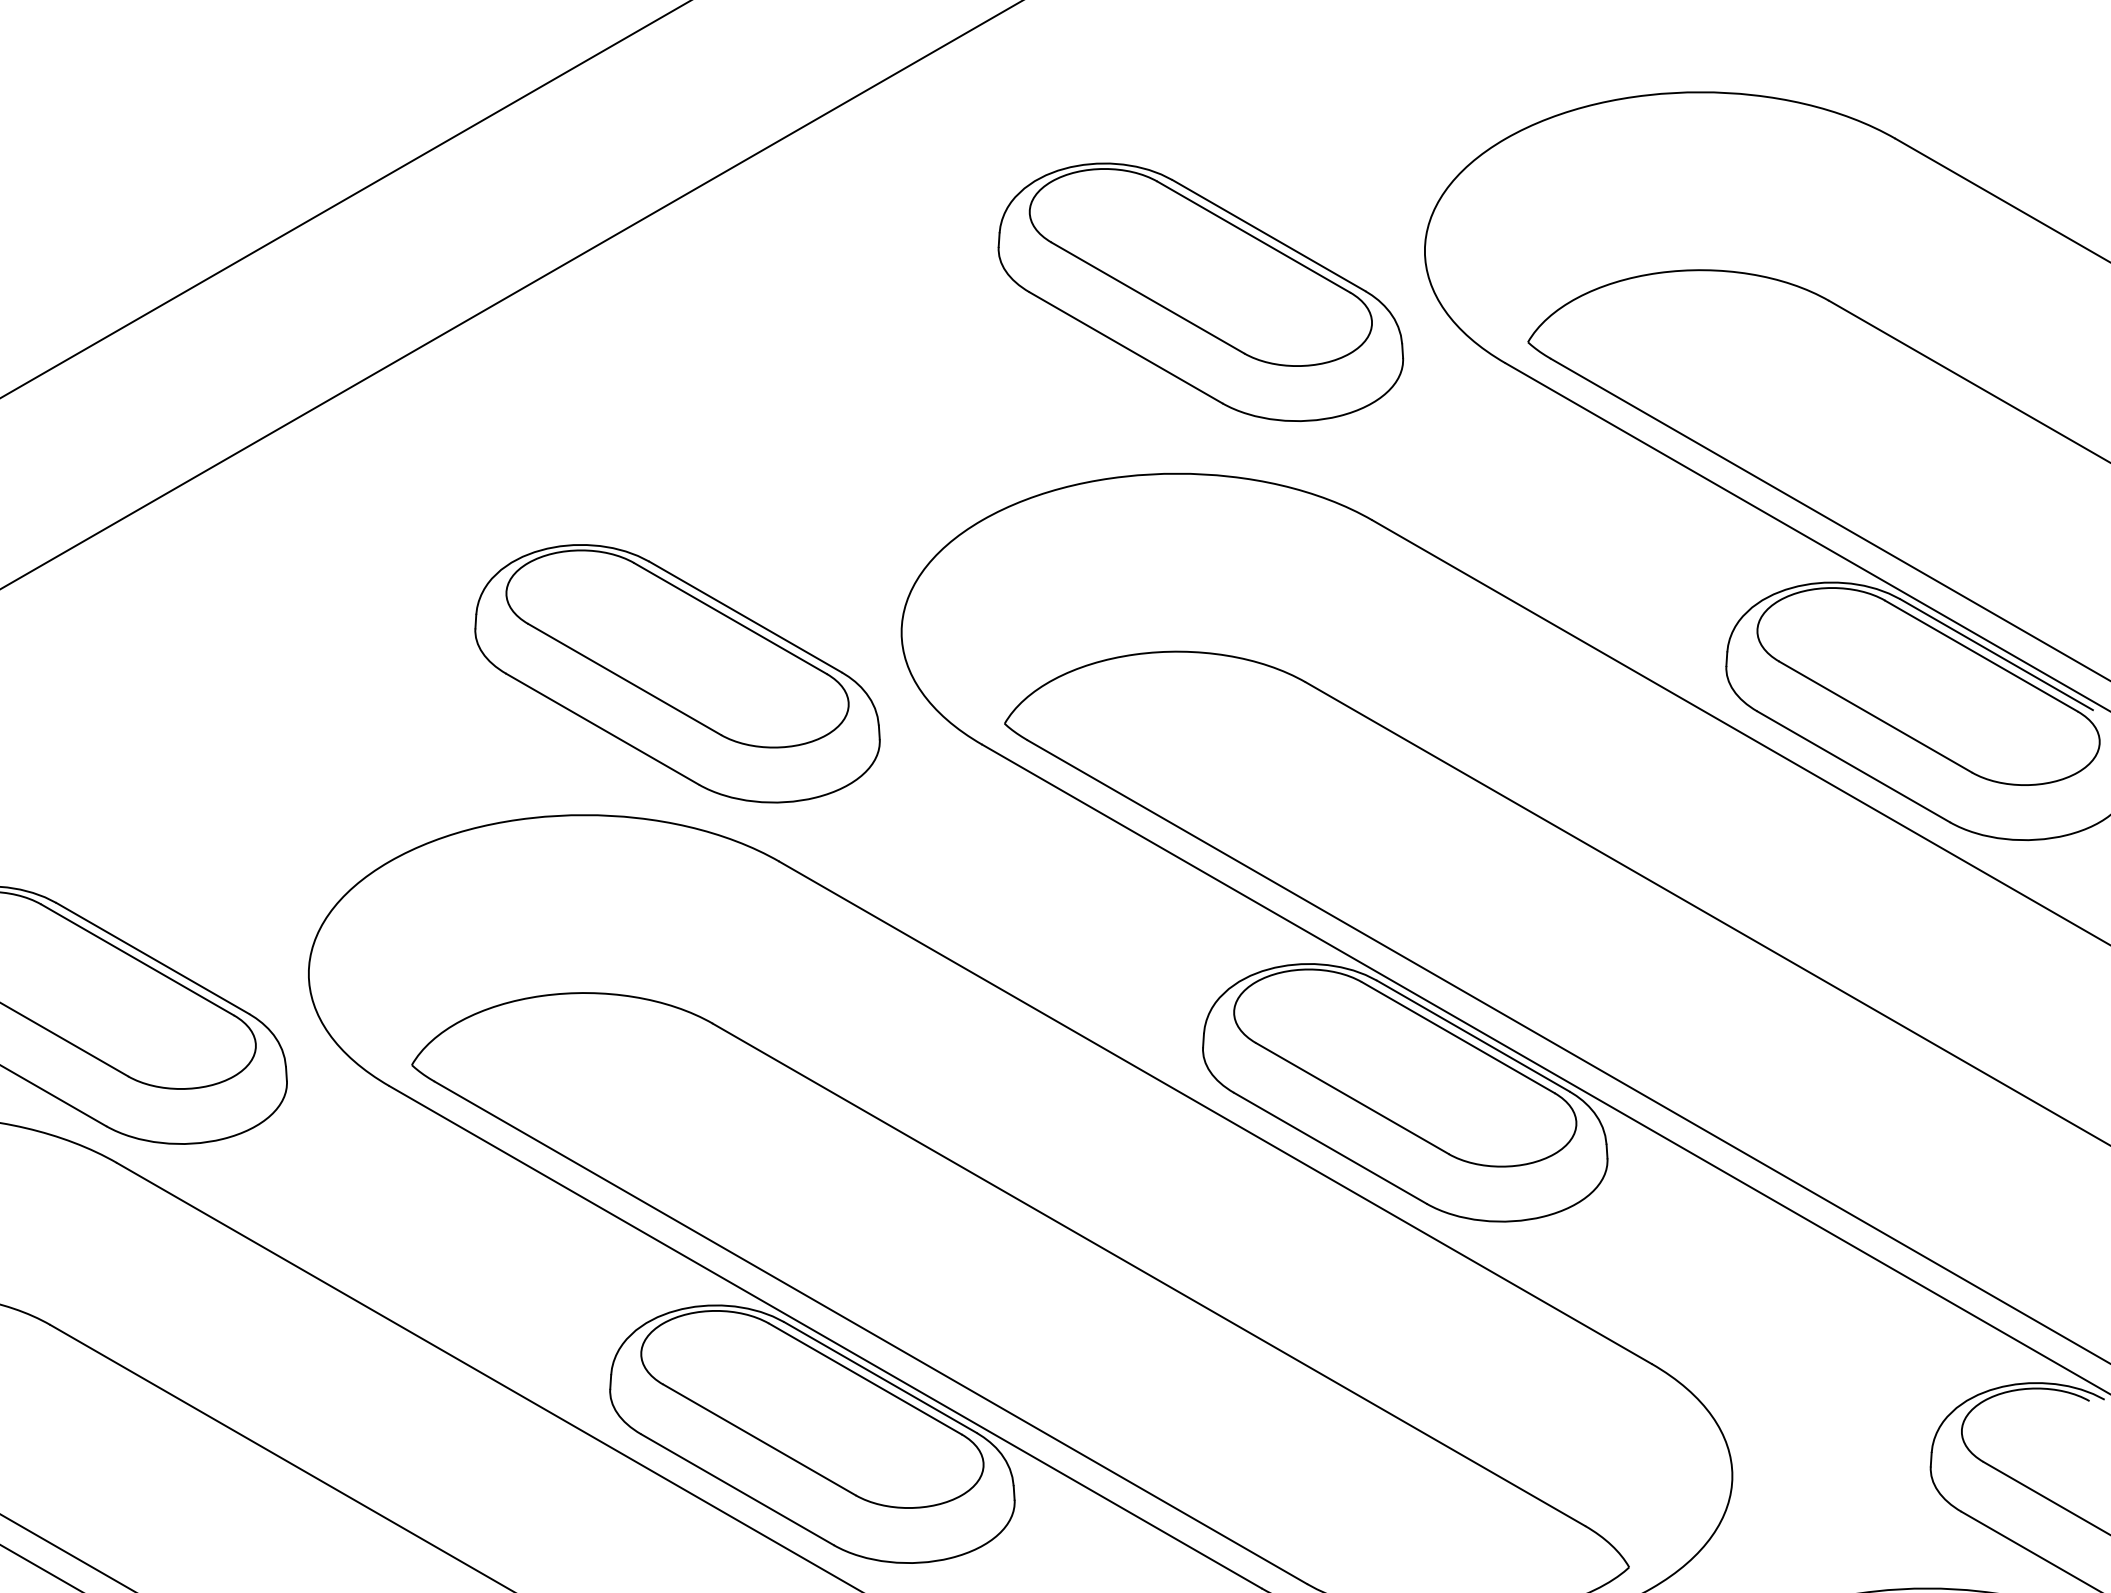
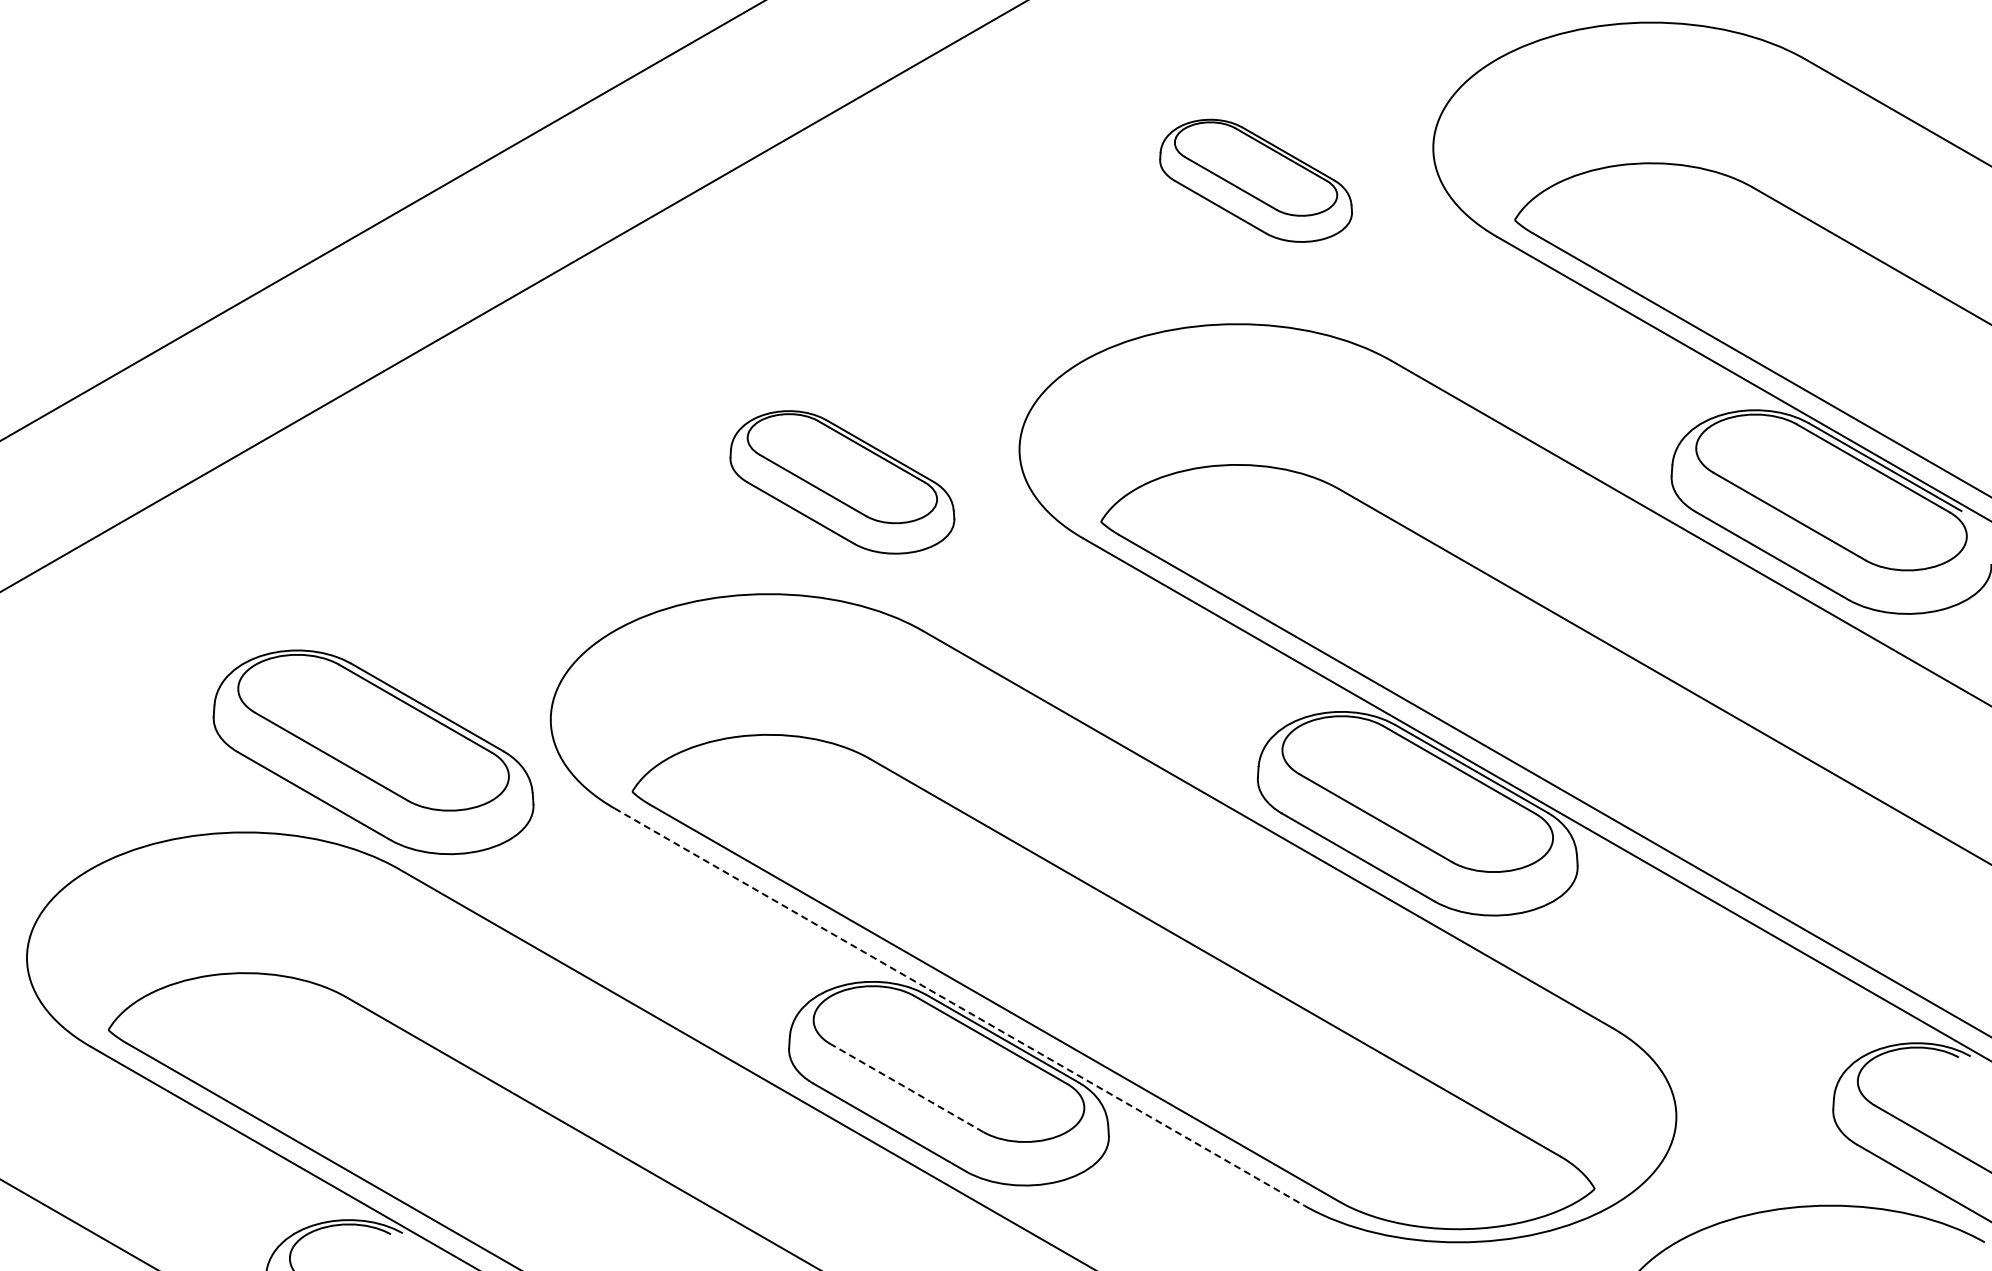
part: (1200, 291) -> (1255, 180), size x0.6
part: (677, 673) -> (842, 482), size x0.7
line: (825, 1337) -> (959, 1007), solid -> dashed
line: (759, 1440) -> (907, 1088), solid -> dashed

